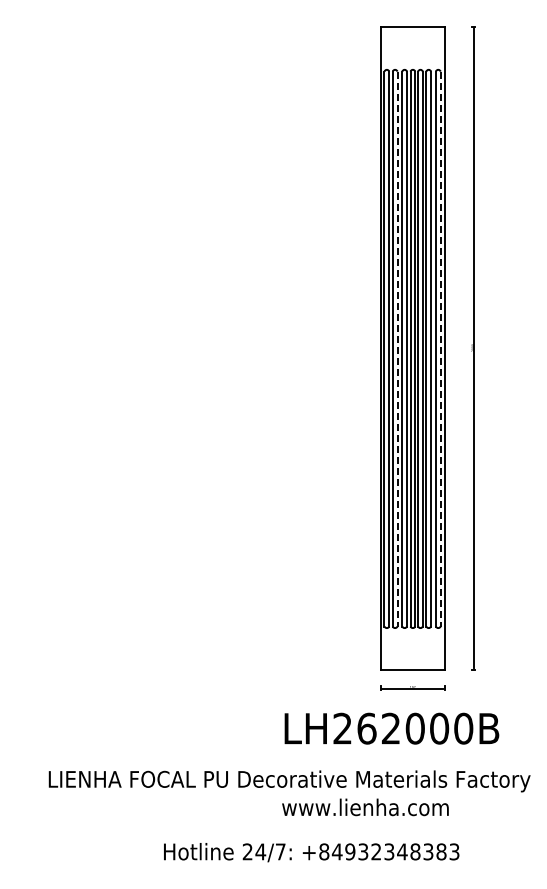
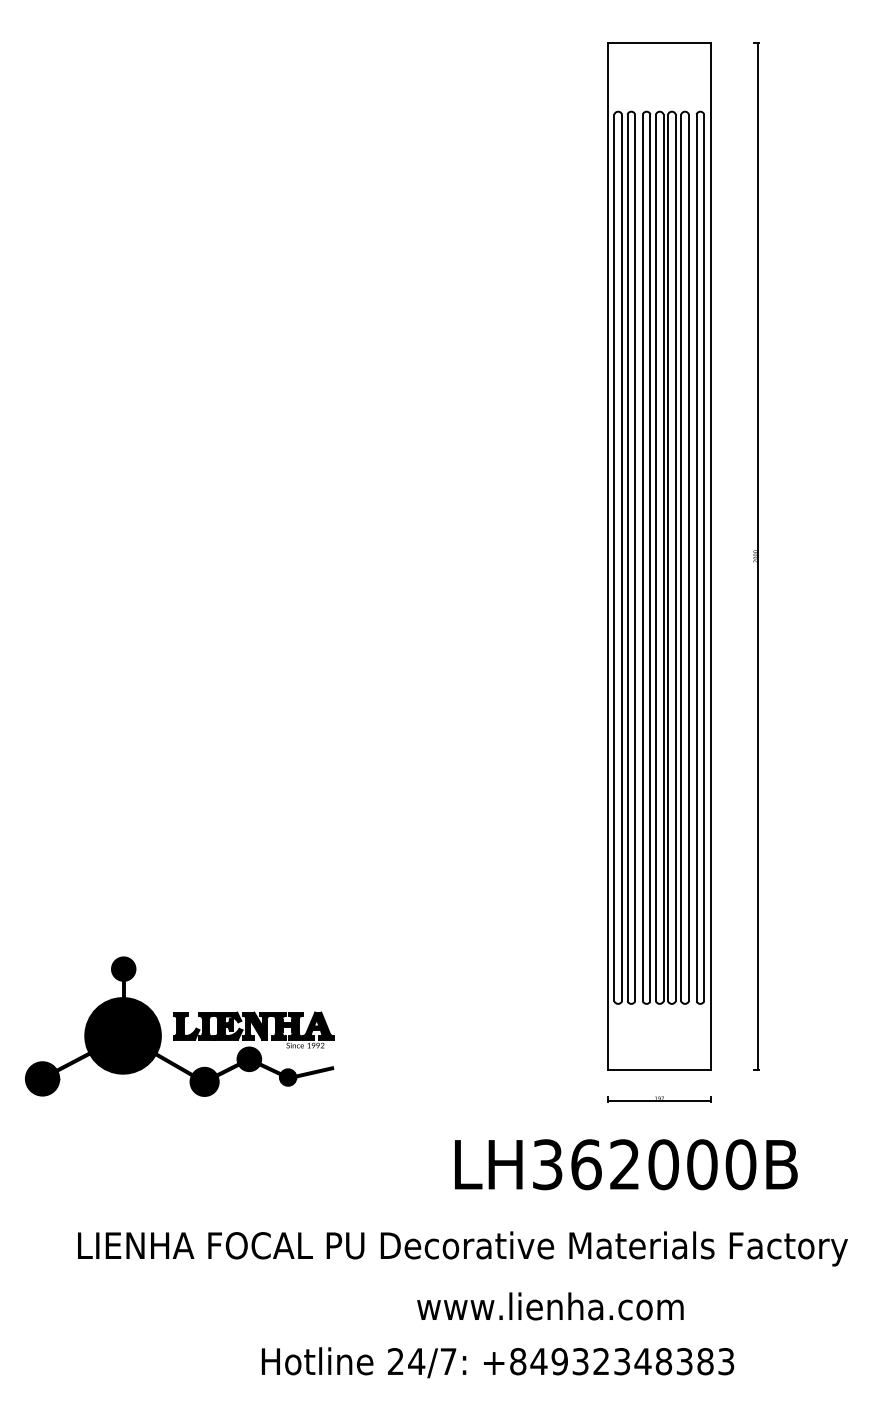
line: (397, 349) -> (635, 558), dashed -> solid
line: (440, 349) -> (703, 558), dashed -> solid
part: (112, 642) -> (179, 1026), added
text: (342, 728) -> (547, 1164), LH262000B -> LH362000B
text: (365, 807) -> (550, 1306), moved

